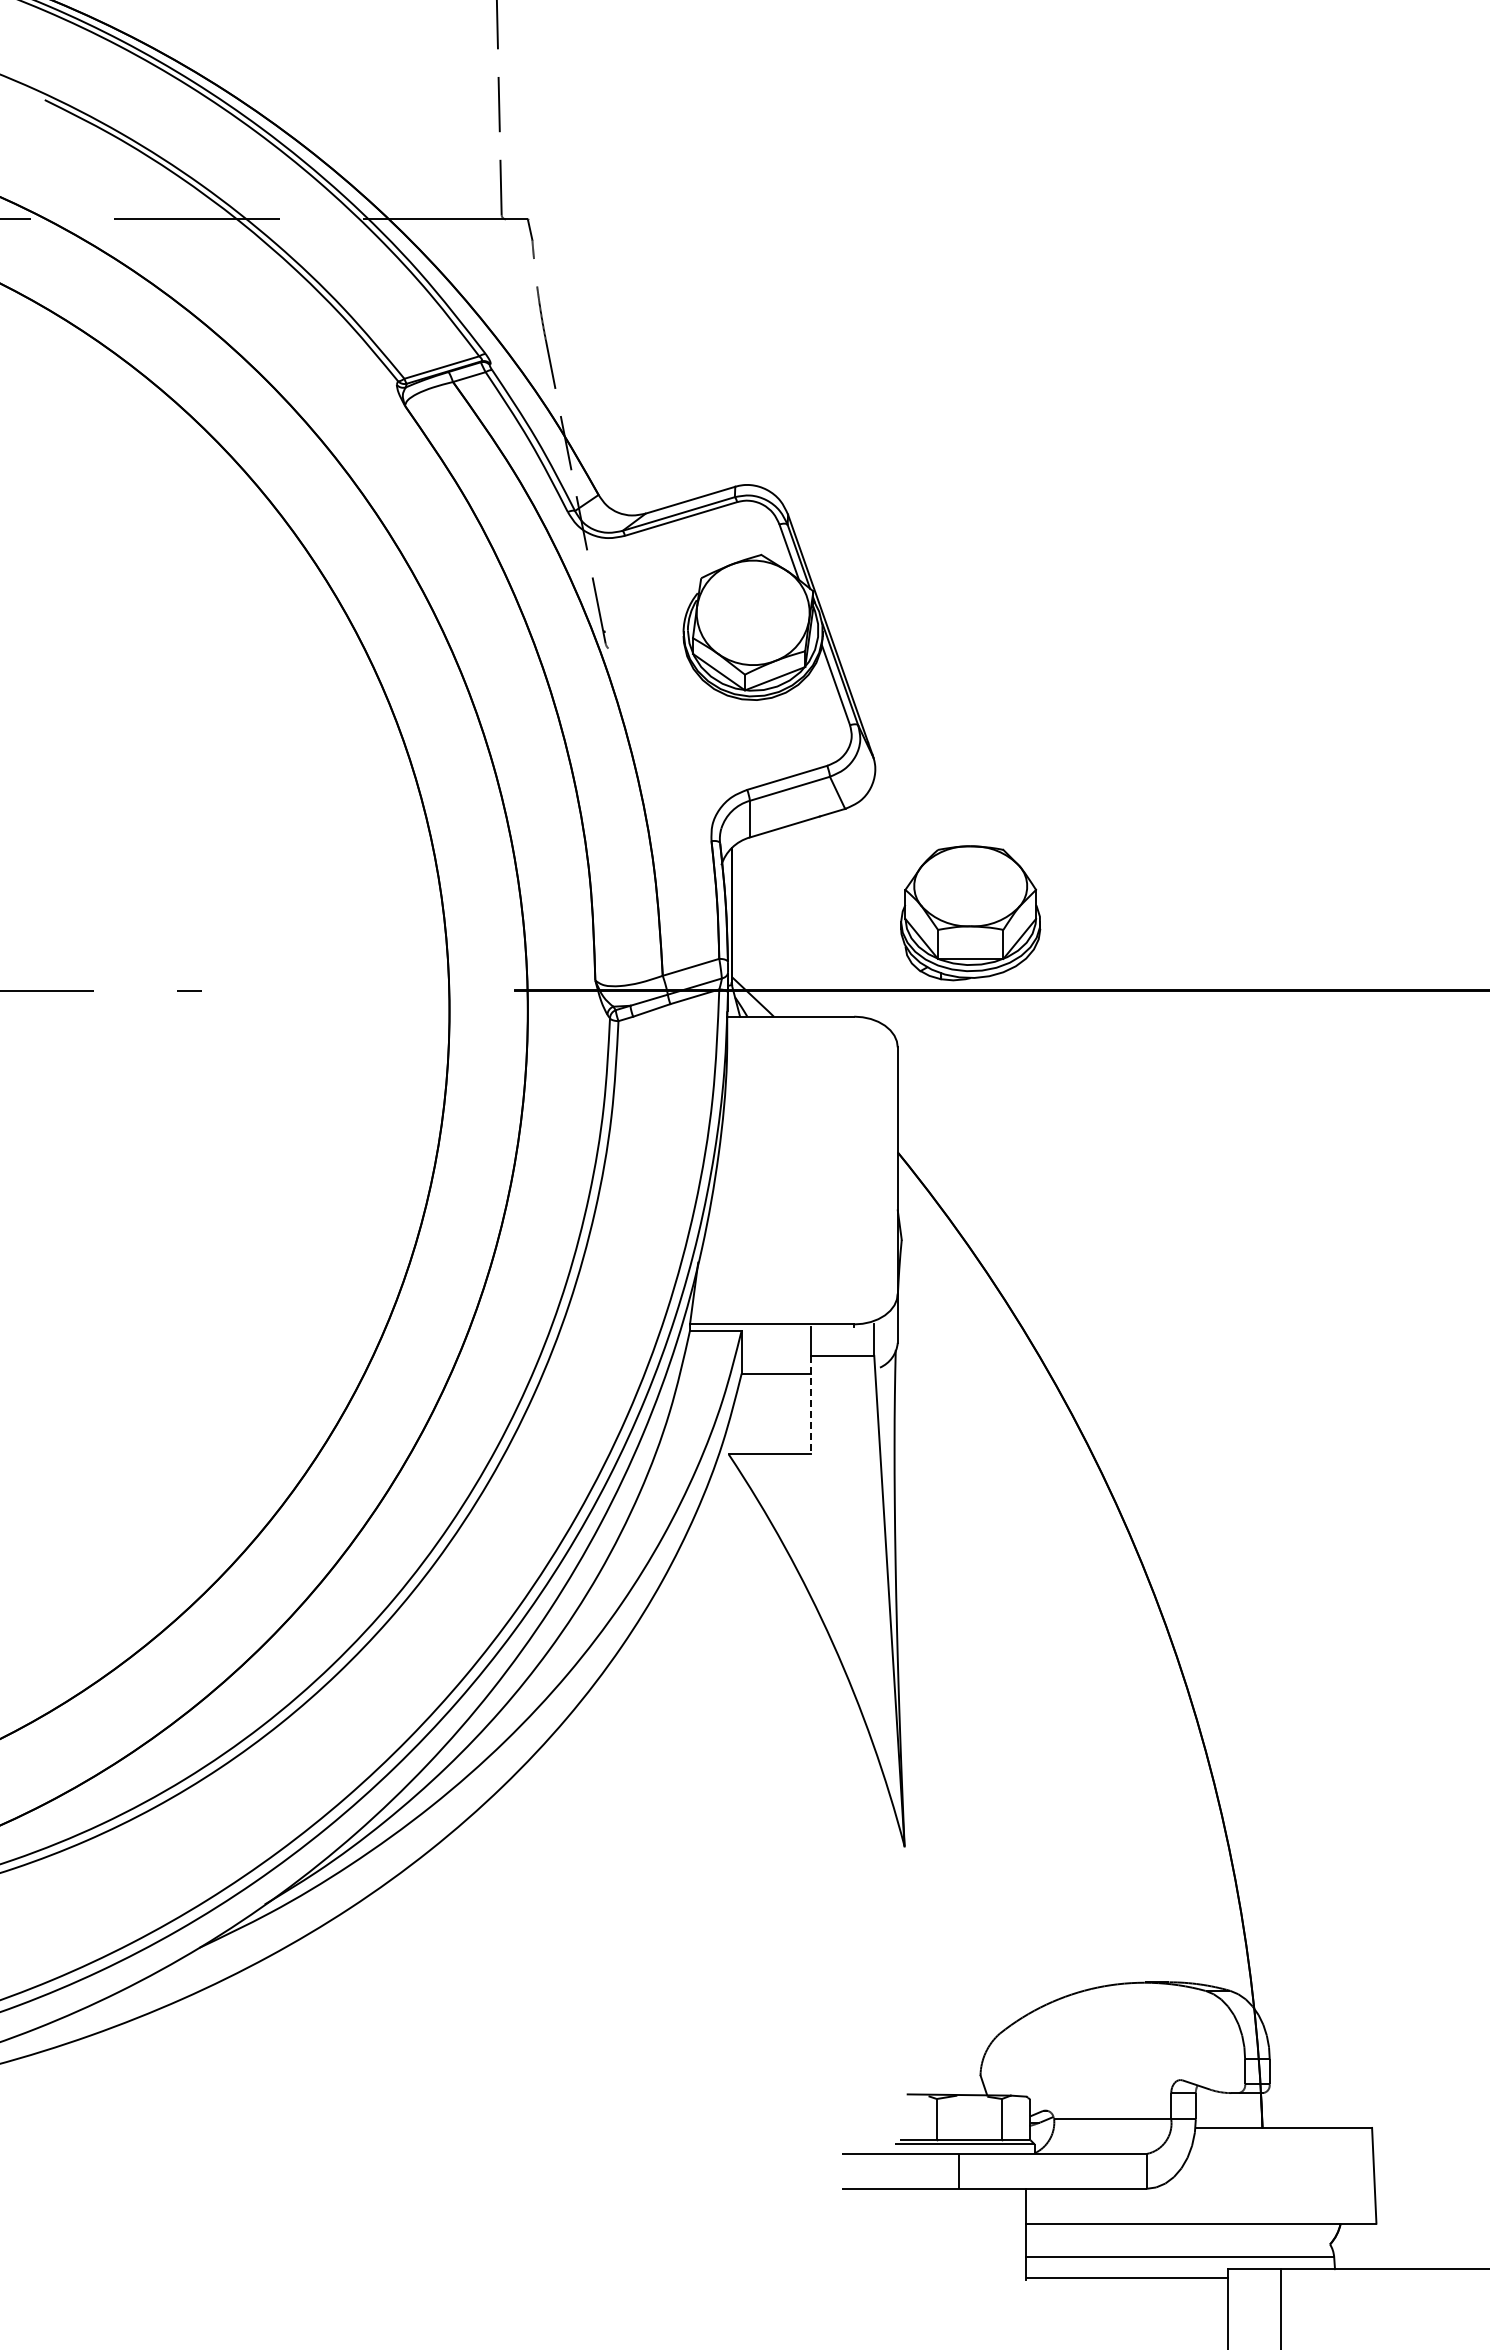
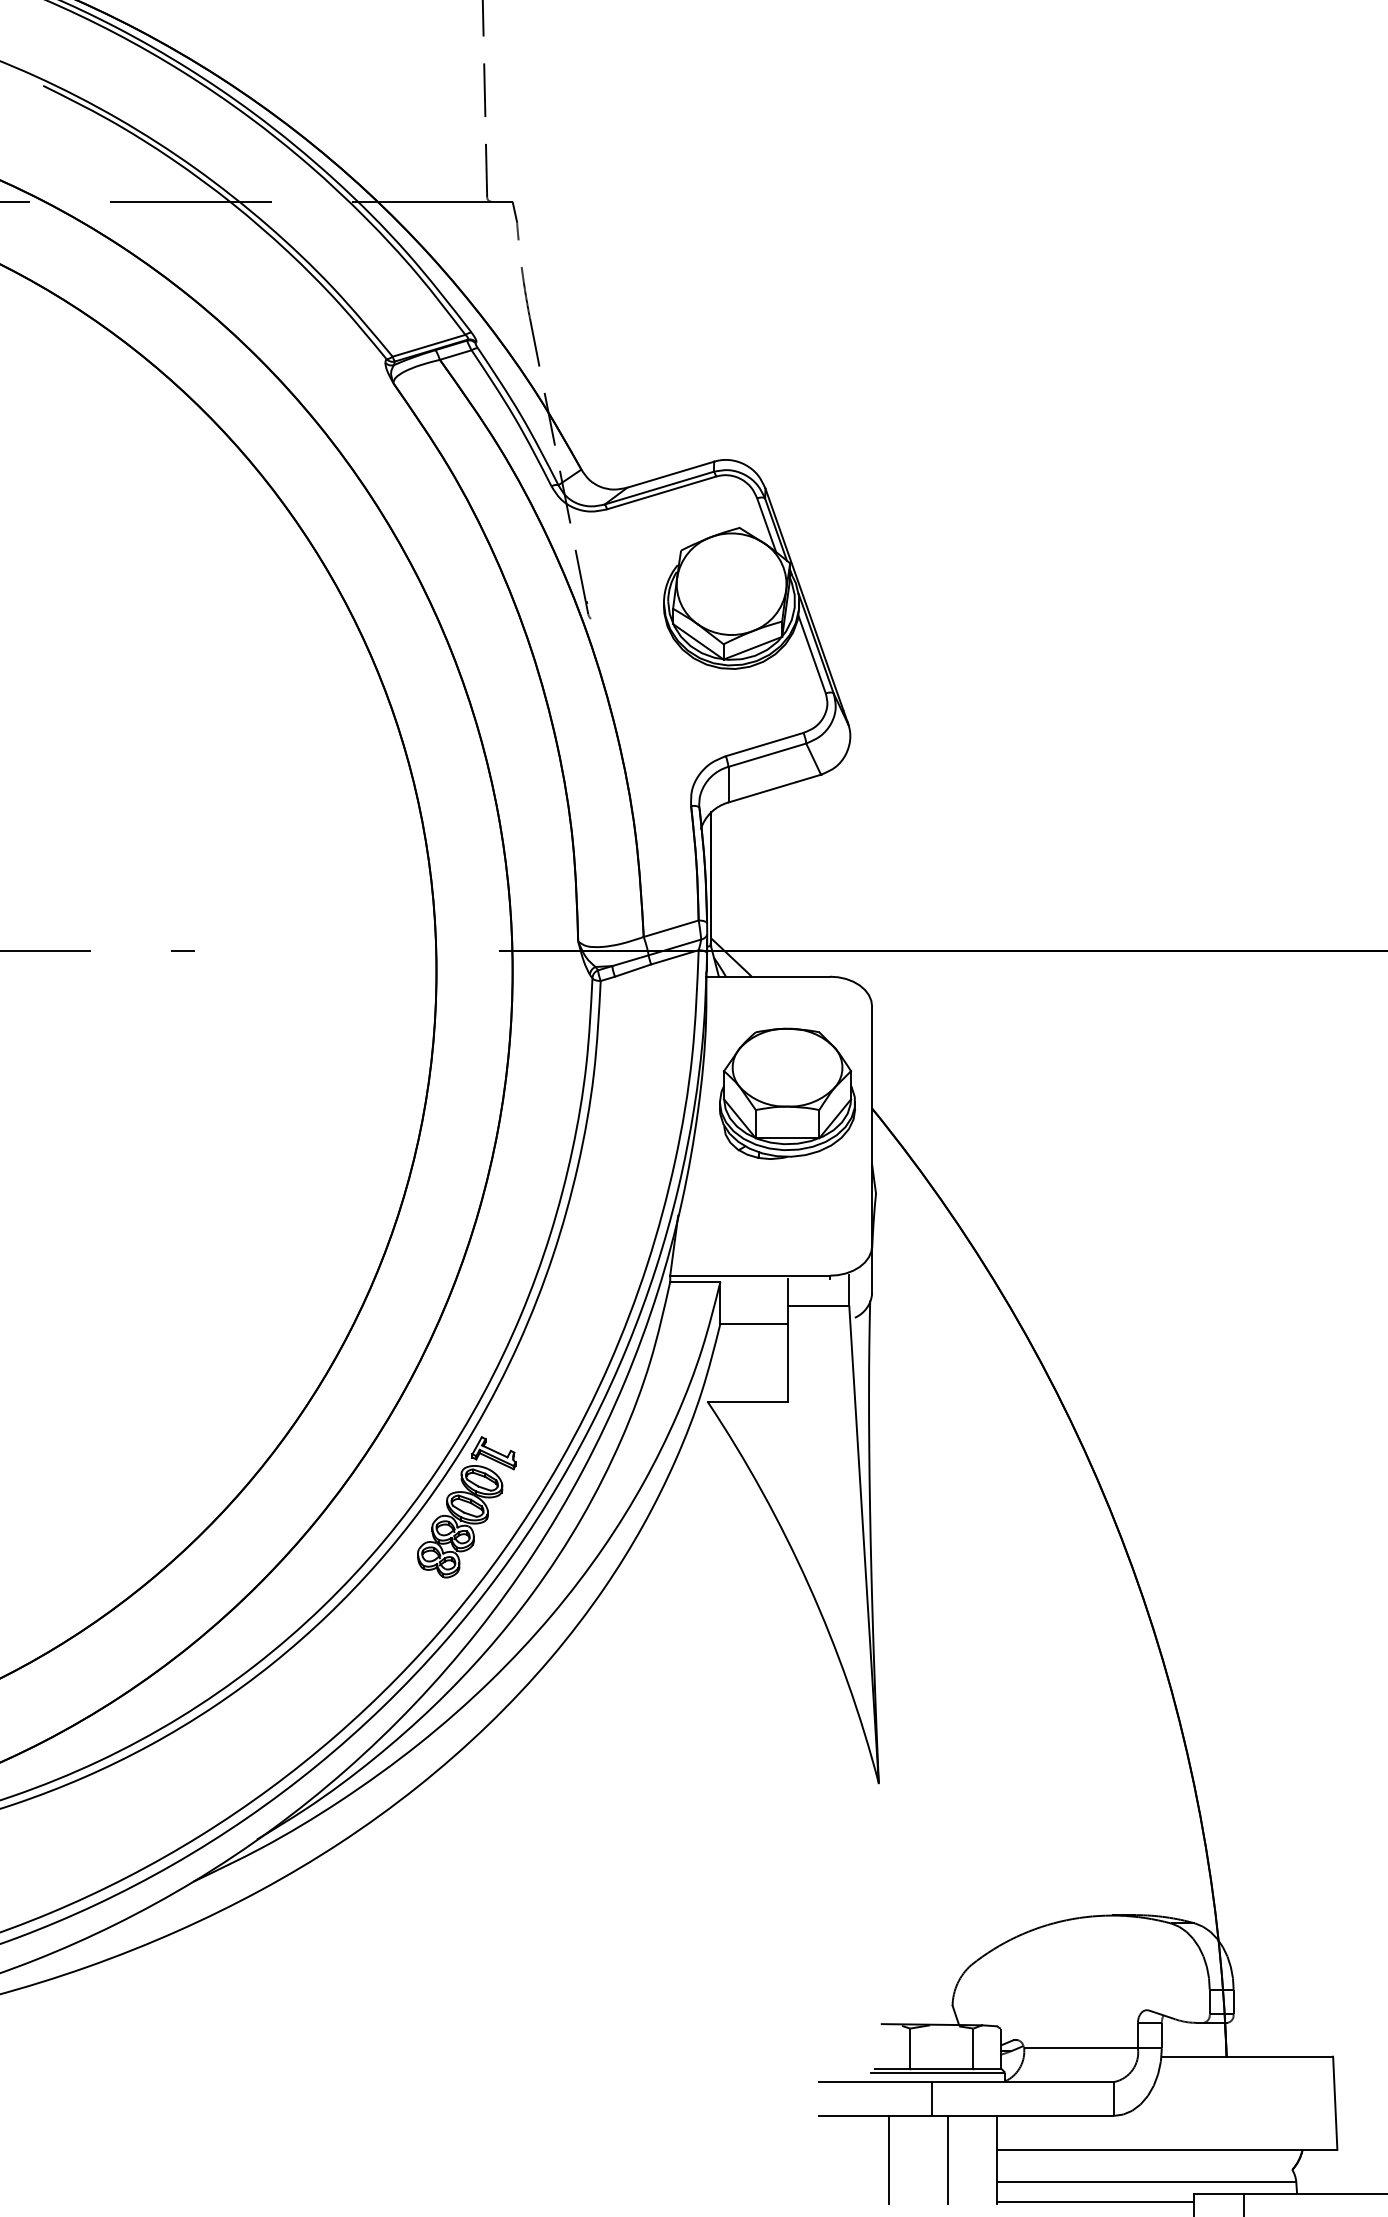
part: (970, 913) -> (787, 1094), moved
line: (810, 1405) -> (787, 1354), dashed -> solid
part: (480, 1562) -> (466, 1507), added
line: (914, 2233) -> (888, 2159), added
line: (976, 2233) -> (948, 2159), added

